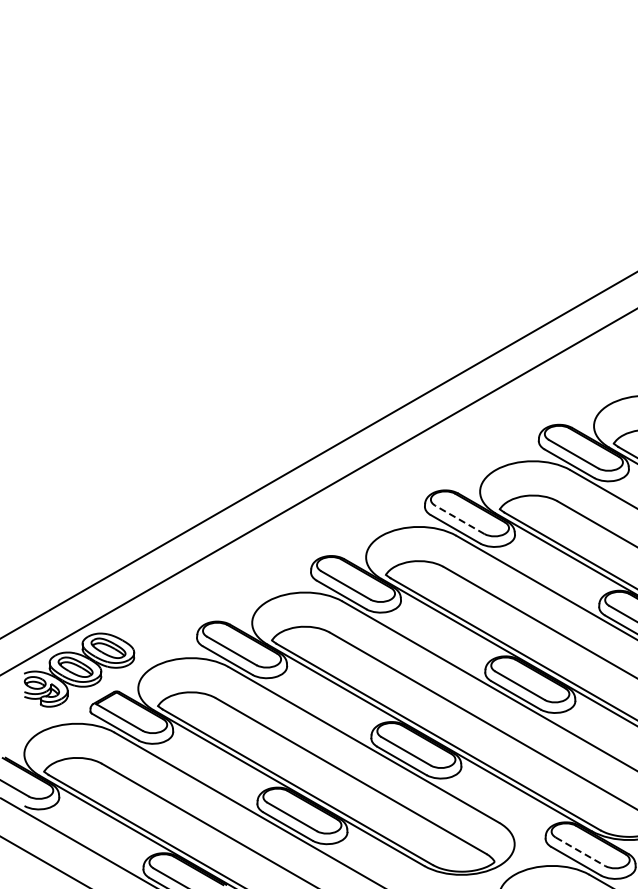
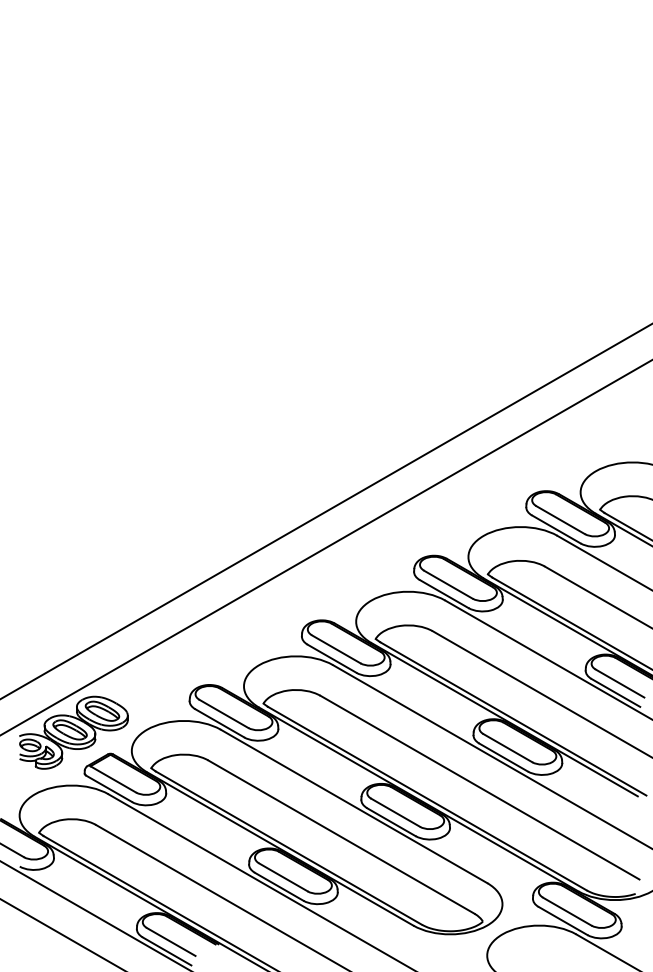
line: (459, 519) -> (448, 584), dashed -> solid
line: (580, 851) -> (567, 911), dashed -> solid

